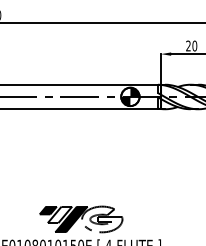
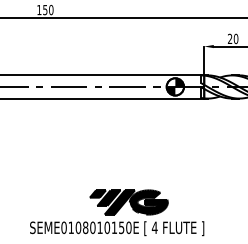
fill: (59, 214) -> (108, 197), added
fill: (101, 219) -> (148, 202), added

